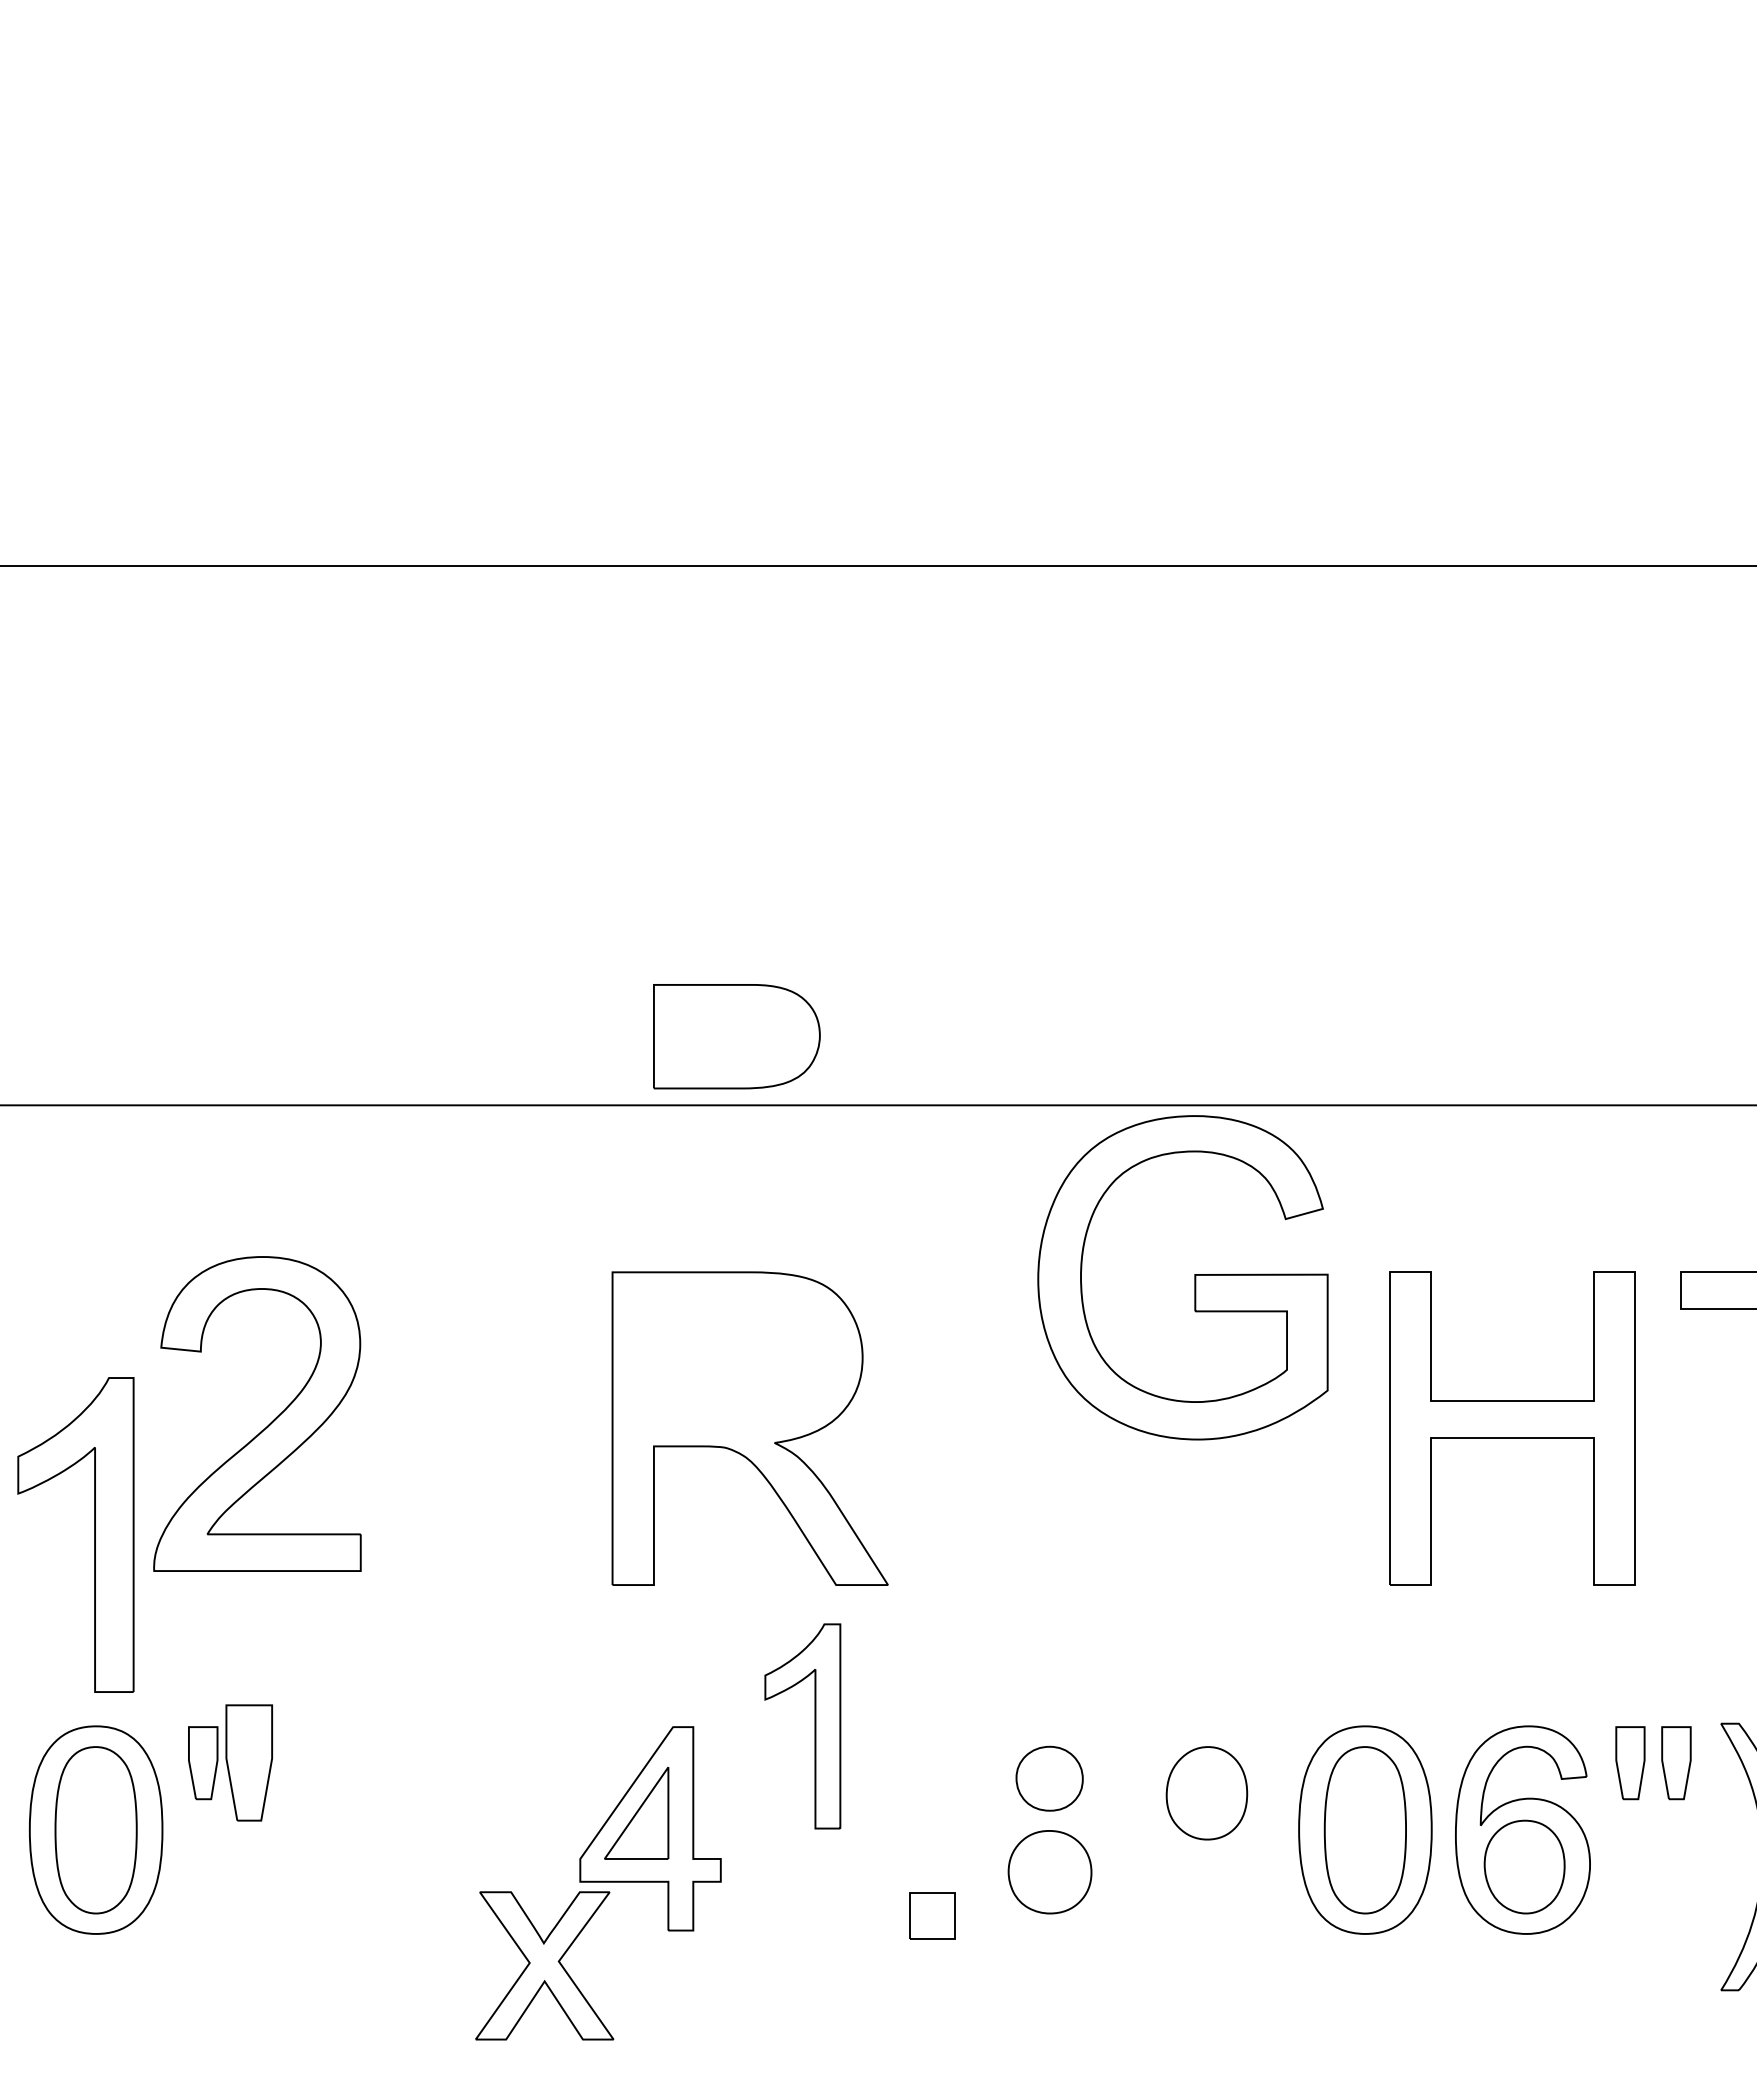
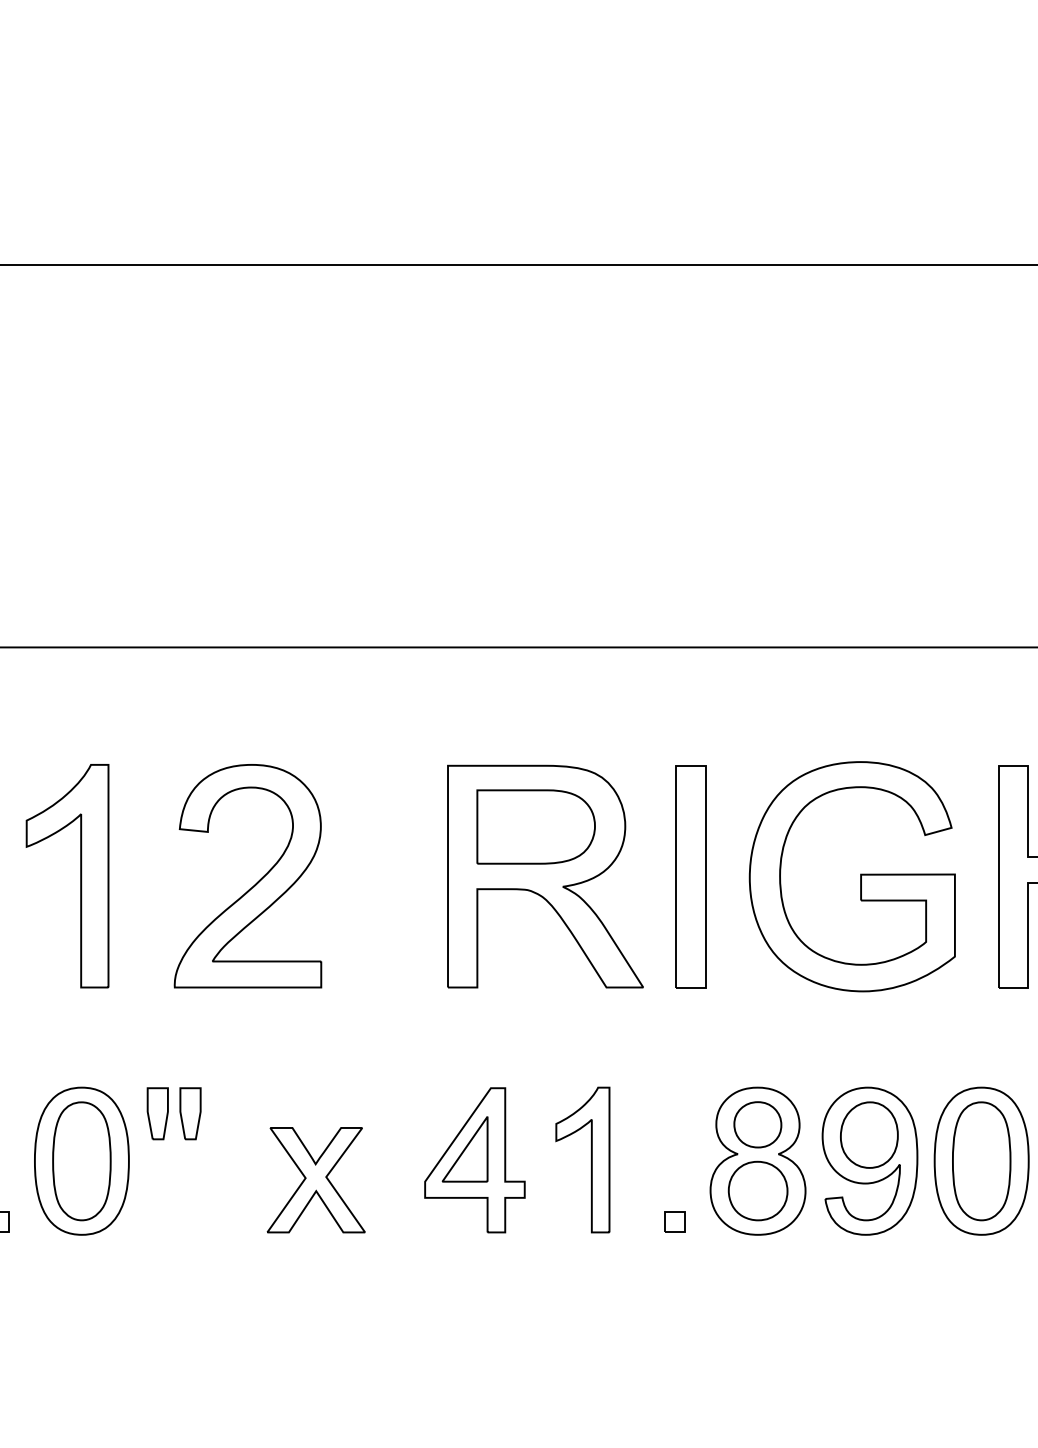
part: (736, 1036) -> (535, 826), moved
part: (1194, 1277) -> (860, 876), moved
part: (268, 1424) -> (255, 883), moved
part: (954, 1428) -> (690, 876), added
part: (94, 1534) -> (80, 875), moved
part: (814, 1726) -> (591, 1160), moved
part: (249, 1763) -> (190, 1114), size x0.62
part: (1049, 1829) -> (757, 1160), added
part: (1207, 1829) -> (869, 1160), added
part: (932, 1916) -> (674, 1222), size x0.62
part: (544, 1965) -> (316, 1179), moved

